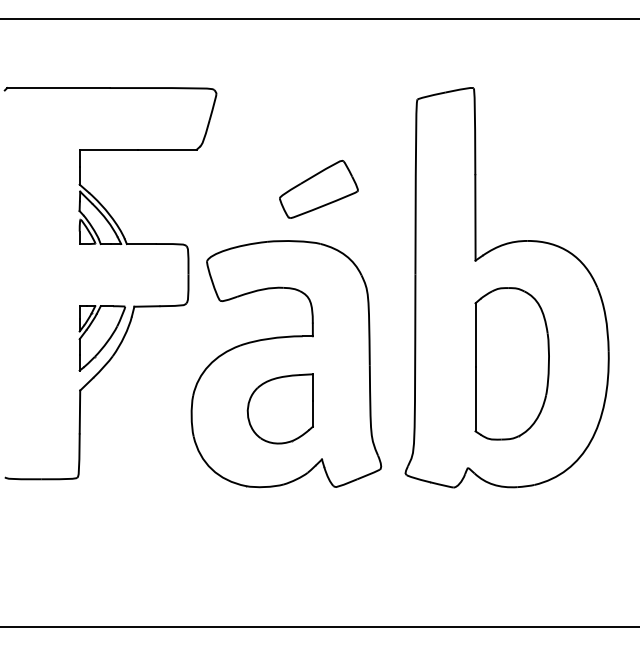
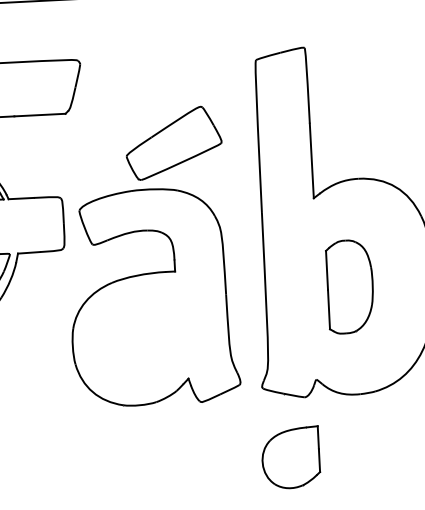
part: (318, 188) -> (173, 142), size x1.4
part: (511, 363) -> (349, 286), size x0.7
part: (279, 408) -> (290, 457), moved

